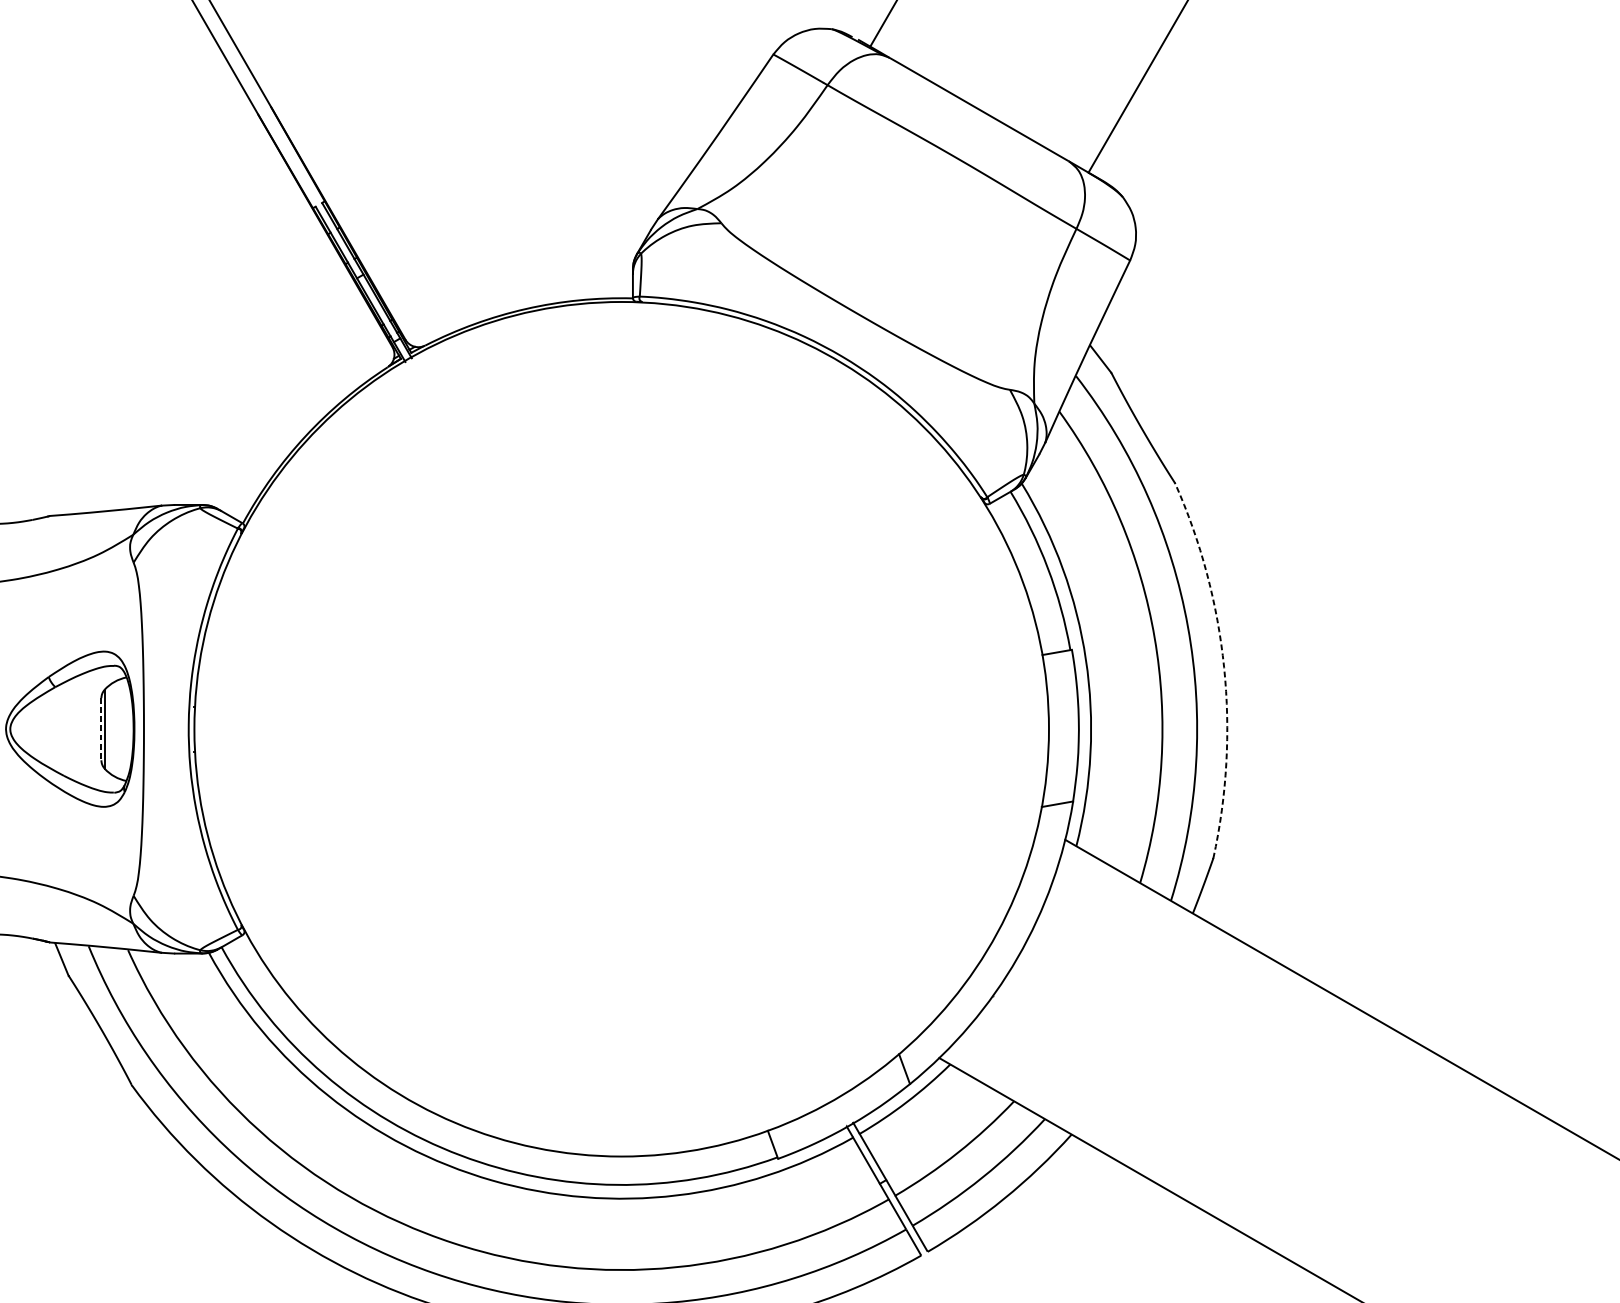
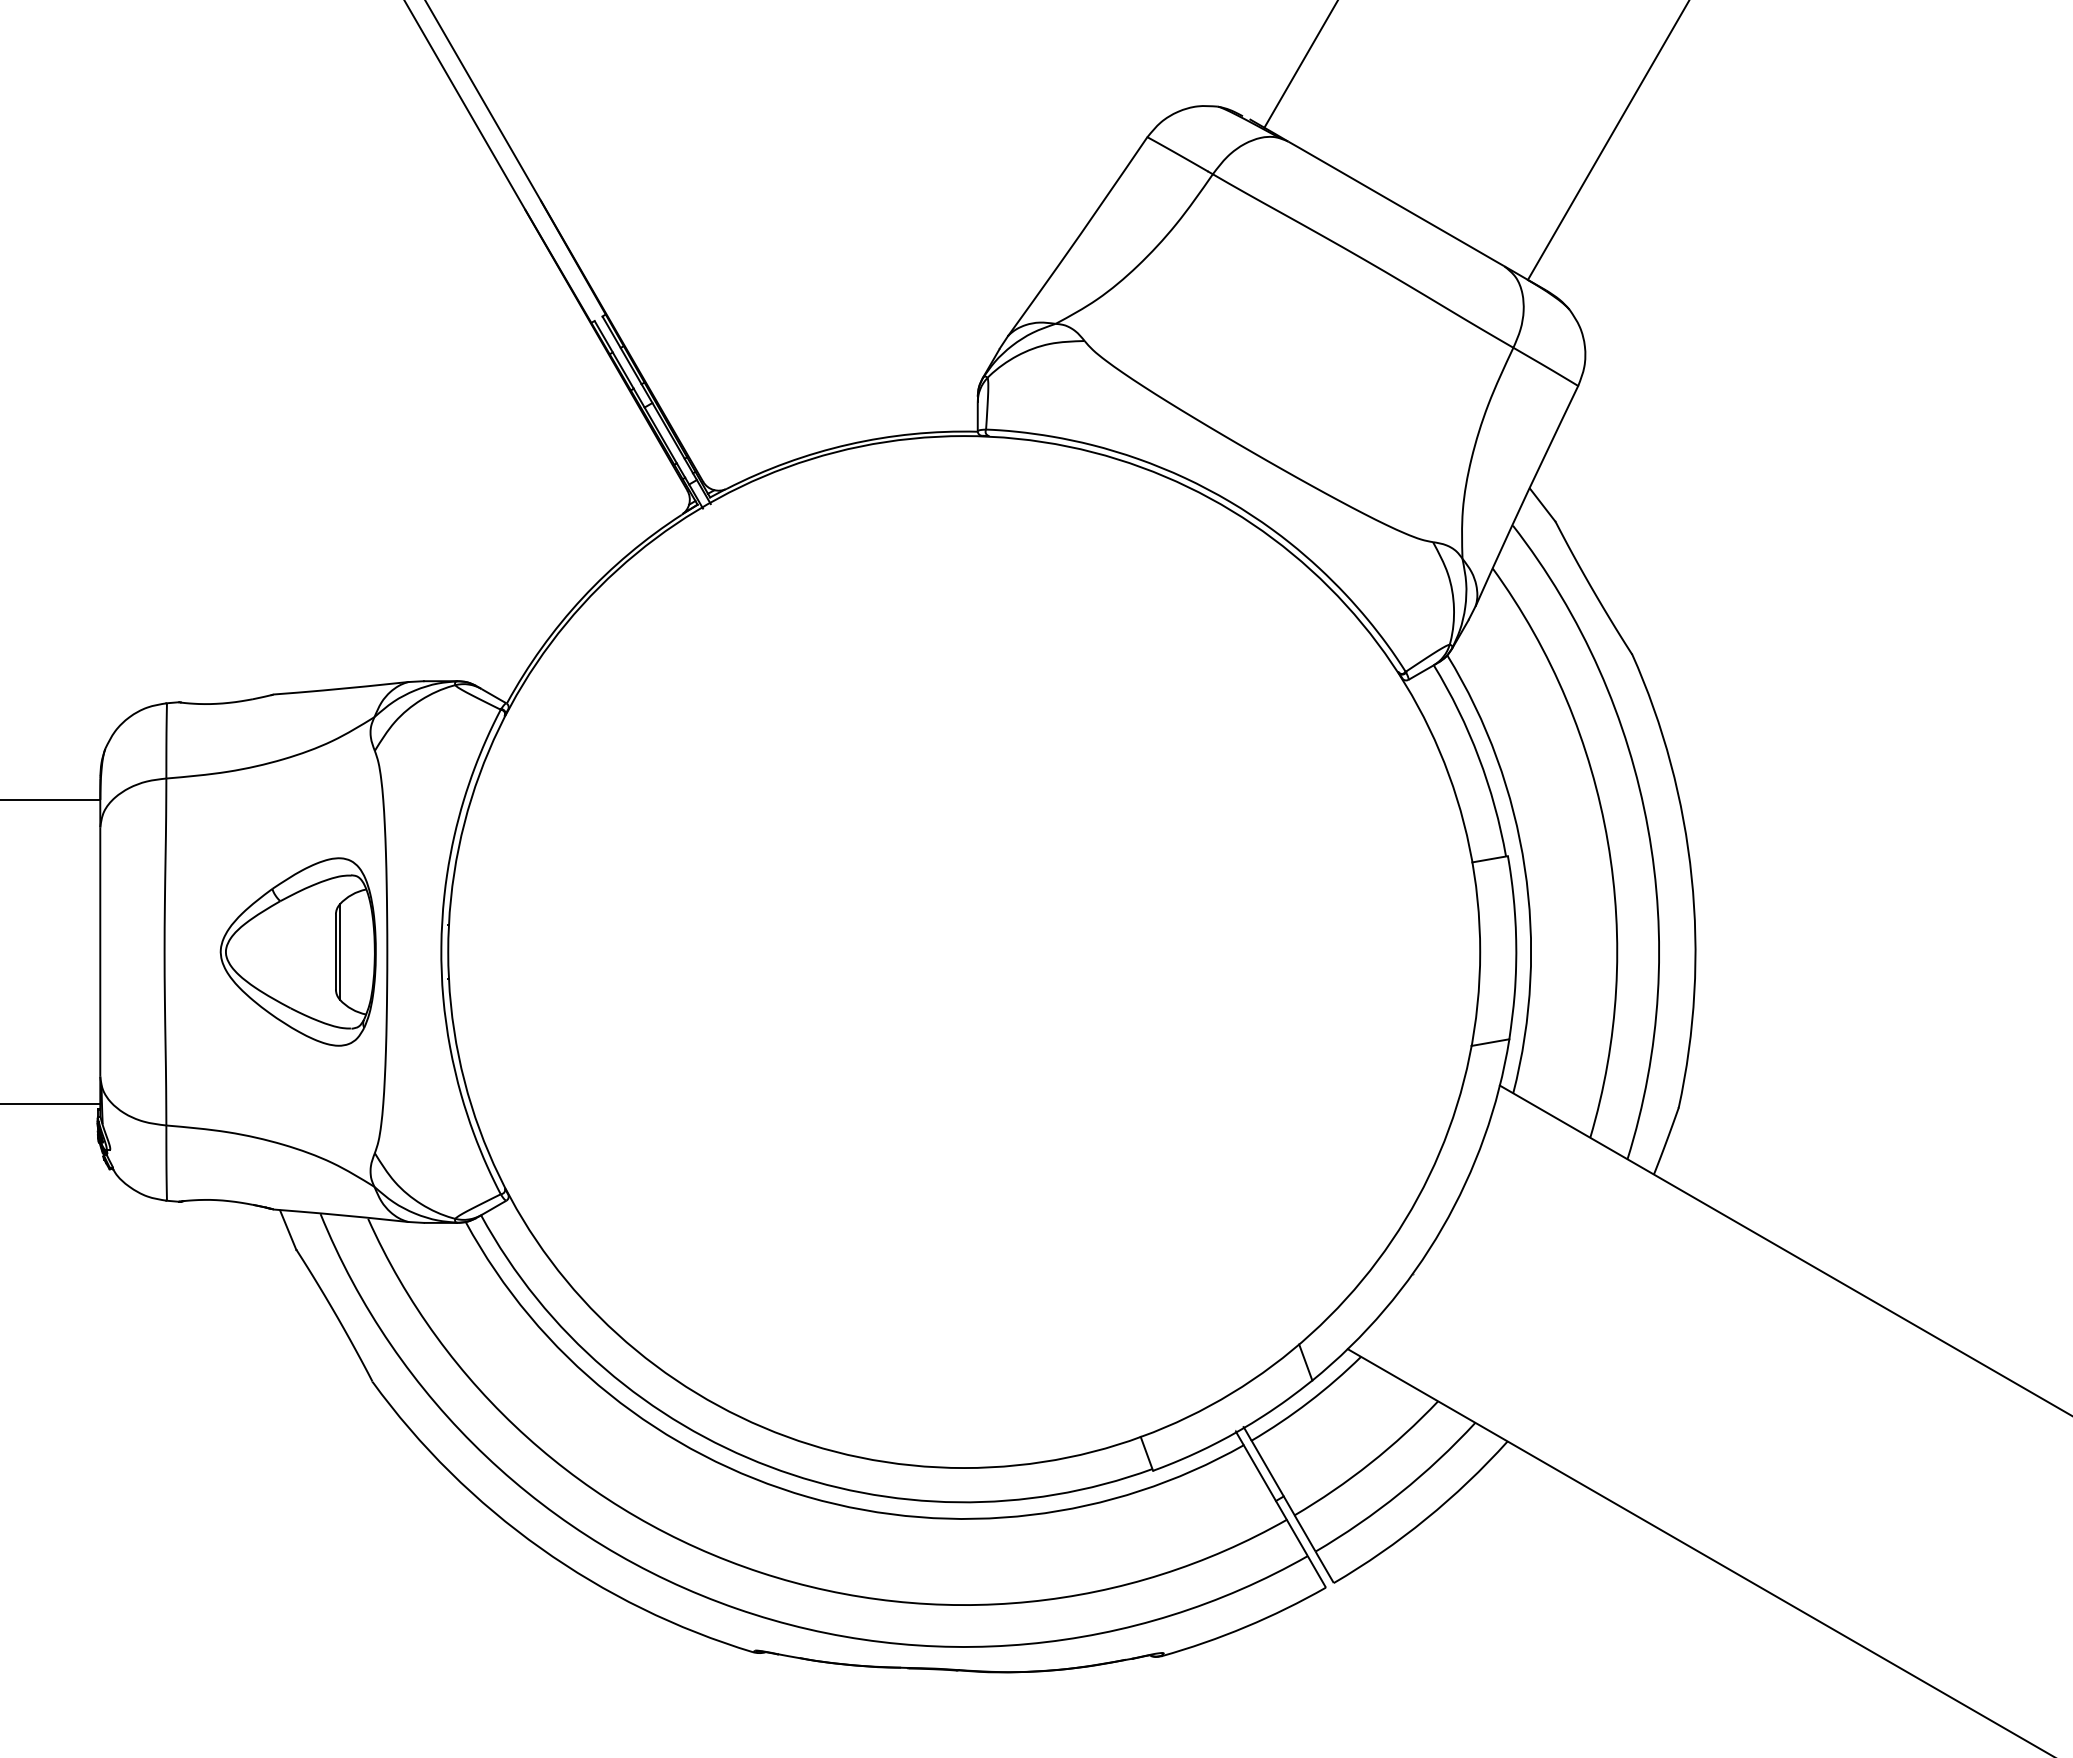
arc: (1223, 667) -> (1691, 877), dashed -> solid
line: (101, 729) -> (335, 952), dashed -> solid

